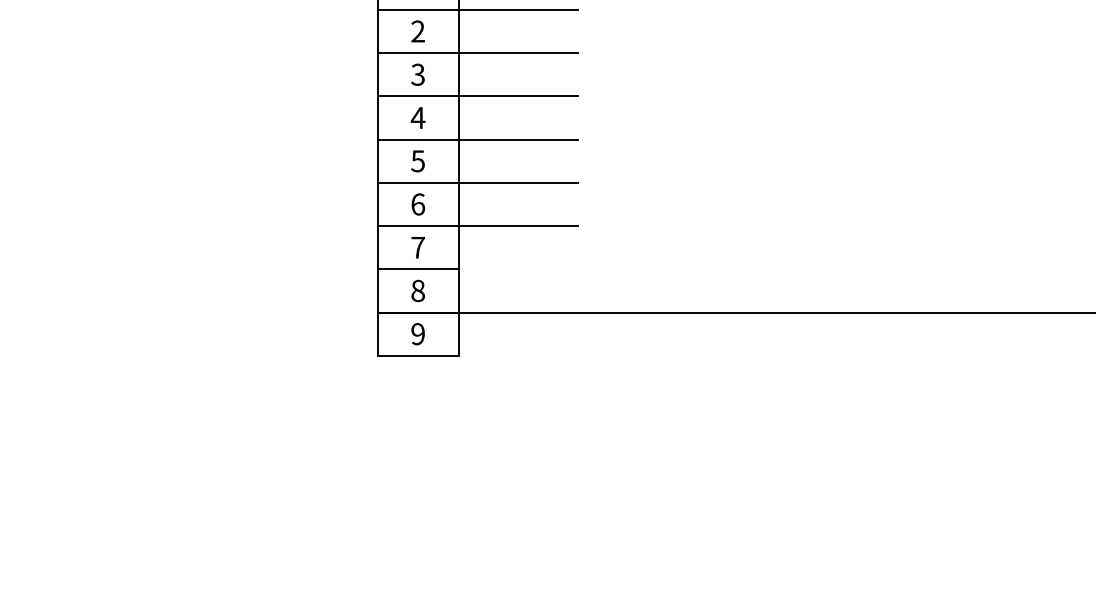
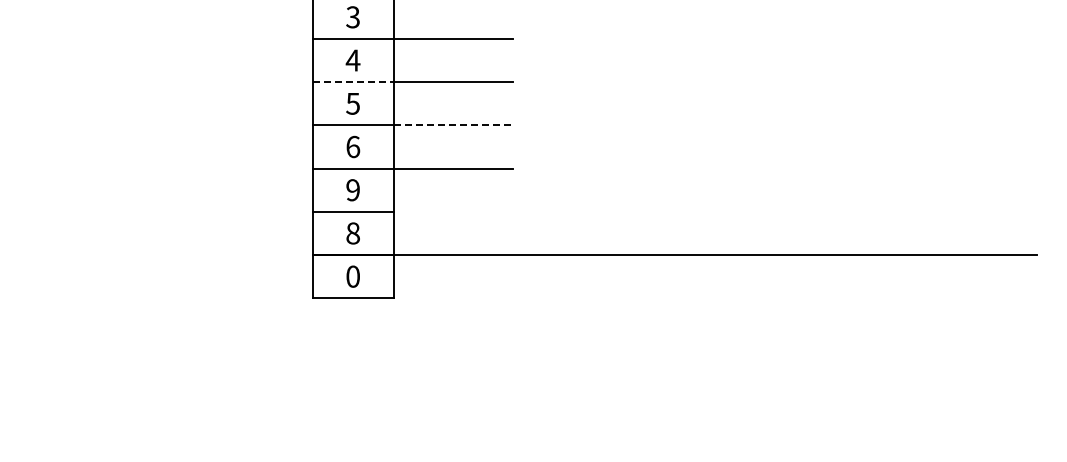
line: (418, 139) -> (353, 82), solid -> dashed
line: (518, 182) -> (453, 125), solid -> dashed
text: (417, 247) -> (352, 190), 7 -> 9
text: (417, 334) -> (352, 277), 9 -> 0

